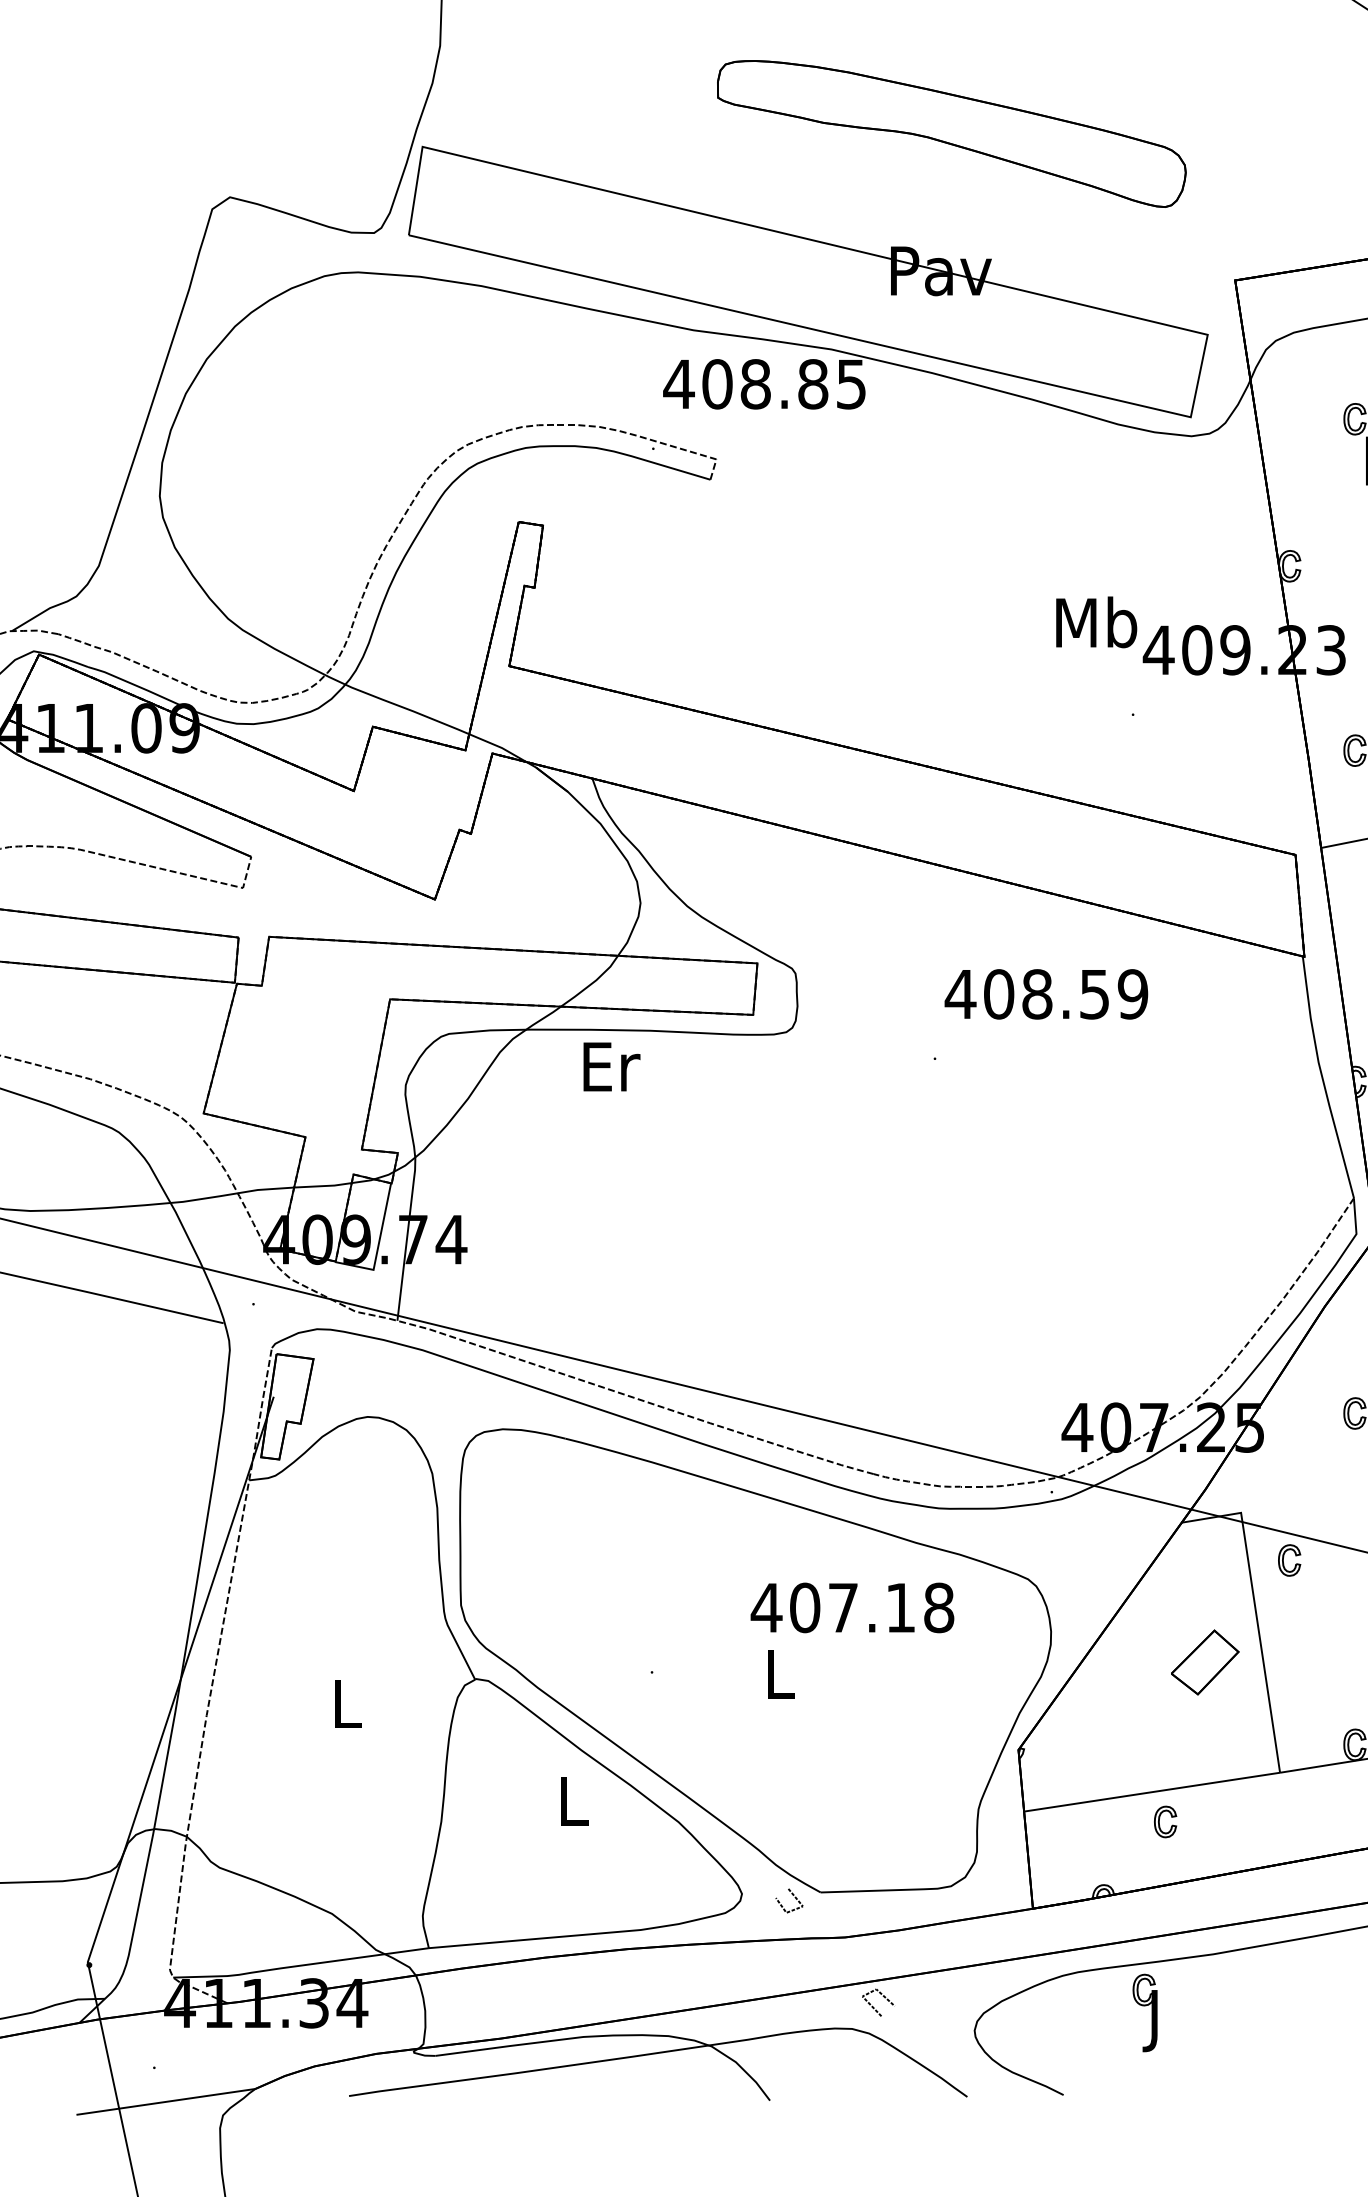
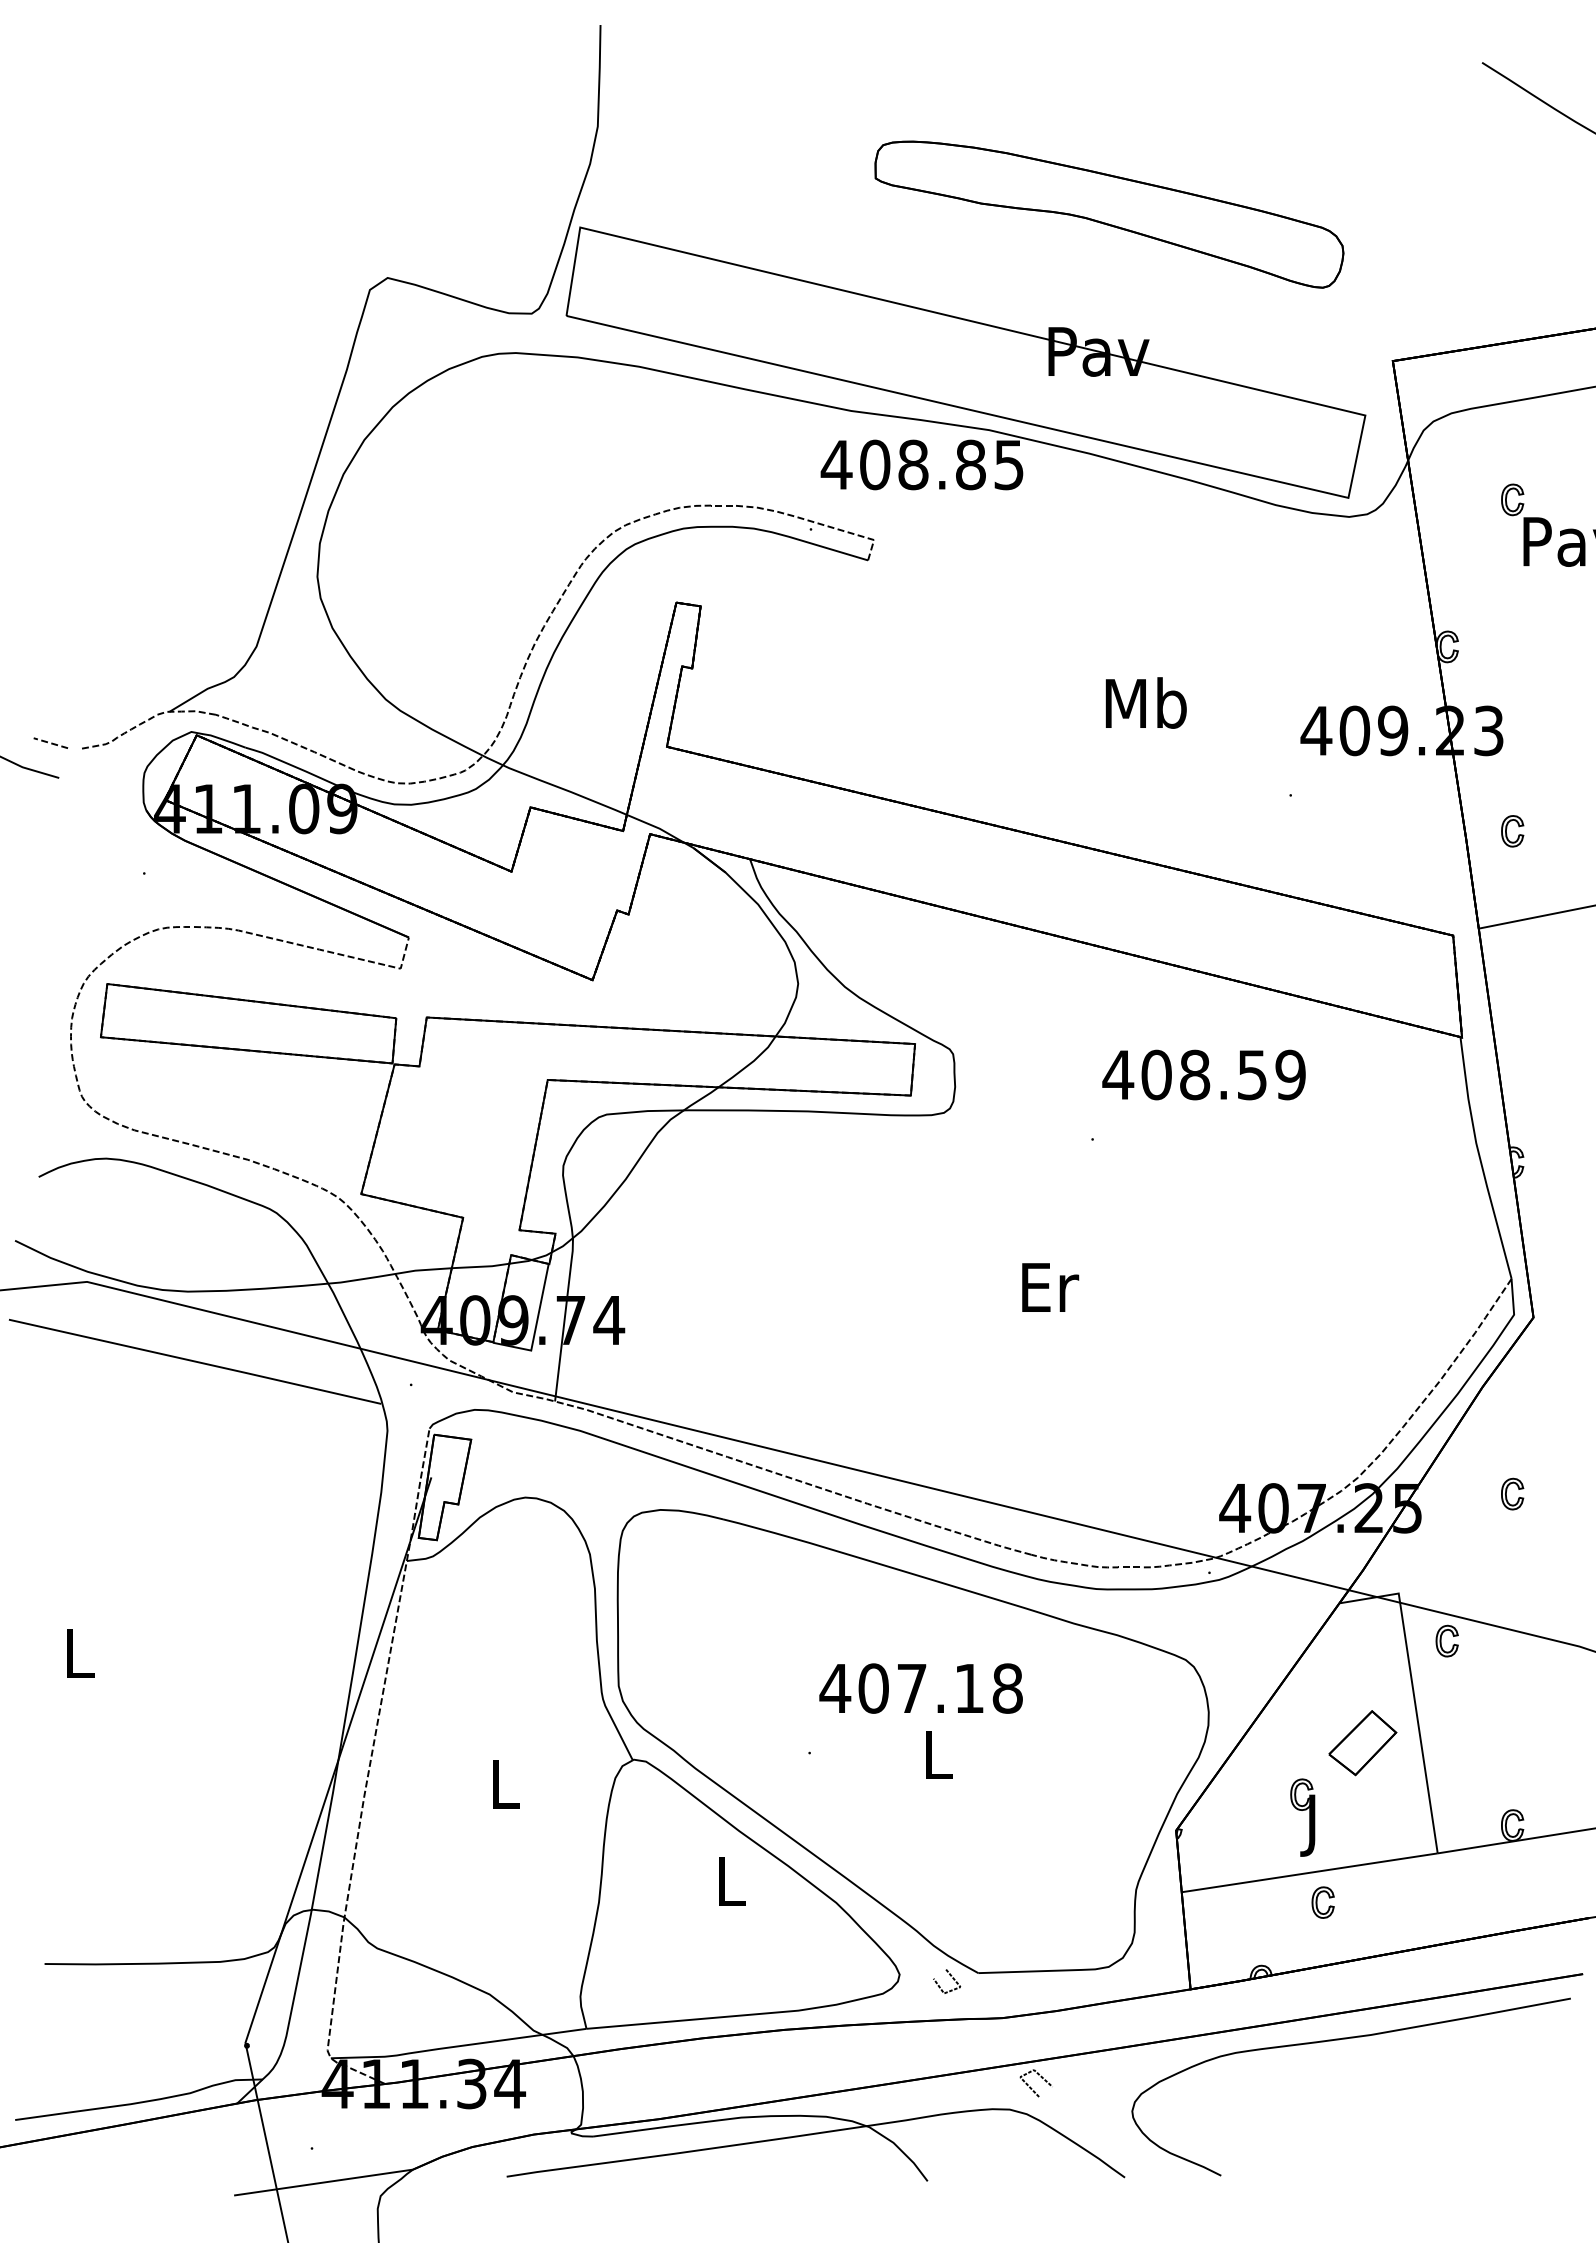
text: (1095, 621) -> (1145, 702), moved
text: (611, 1066) -> (1050, 1287), moved
text: (851, 1607) -> (920, 1688), moved
part: (1144, 2005) -> (1302, 1810), moved

